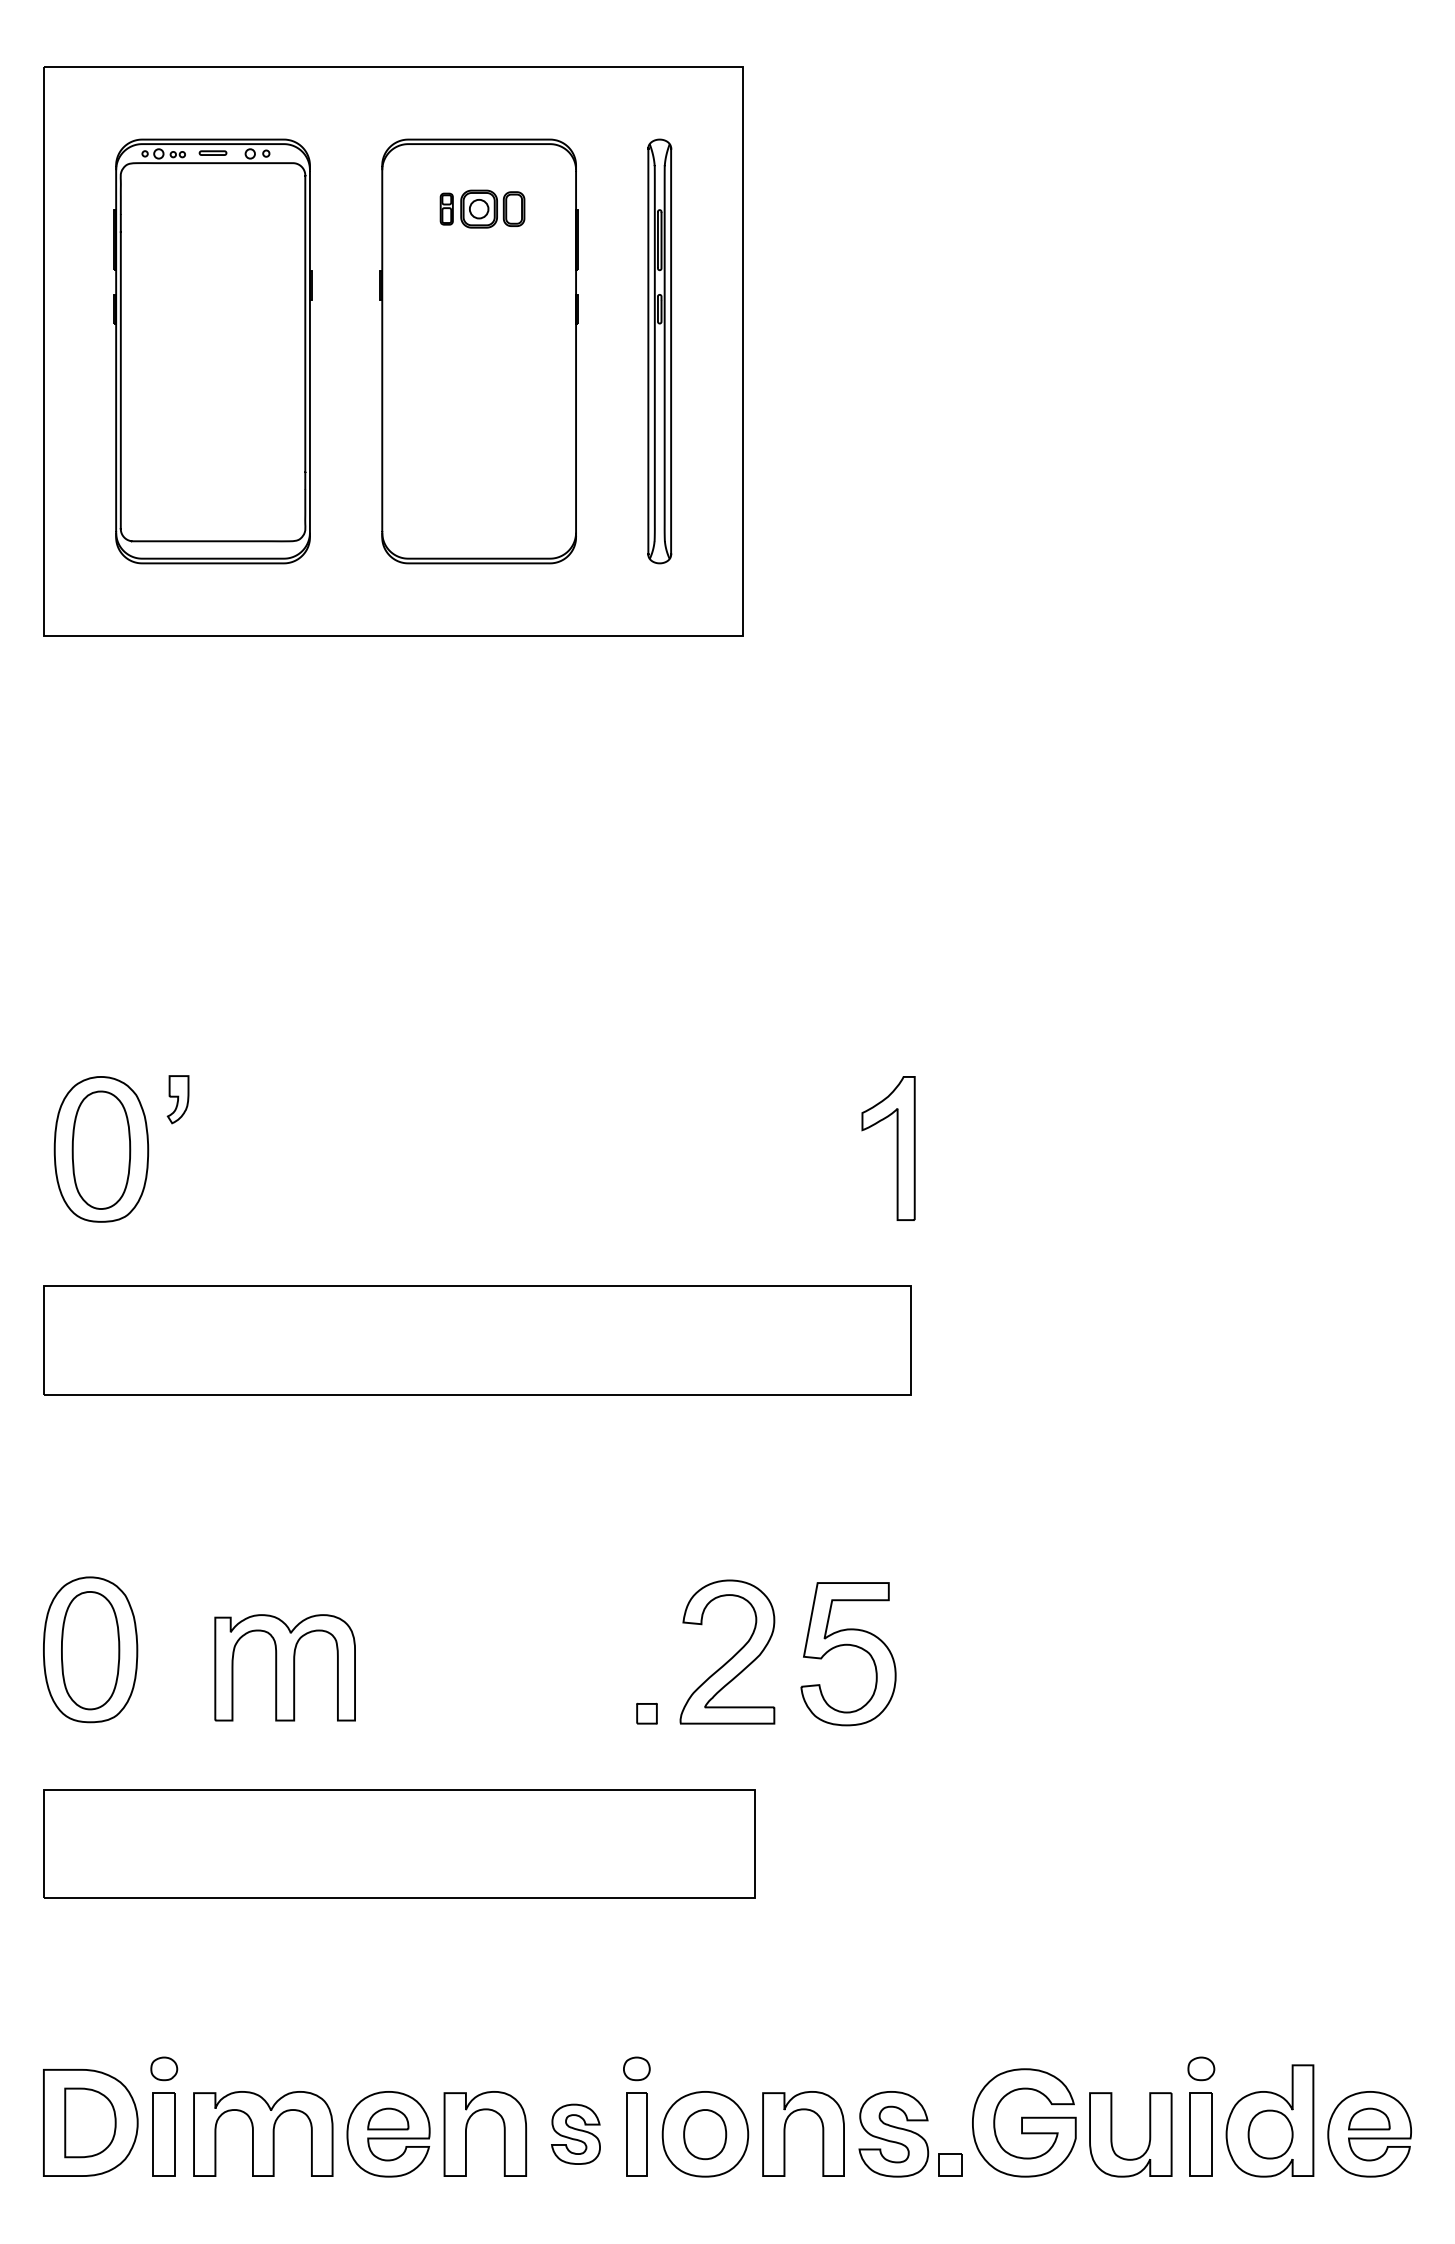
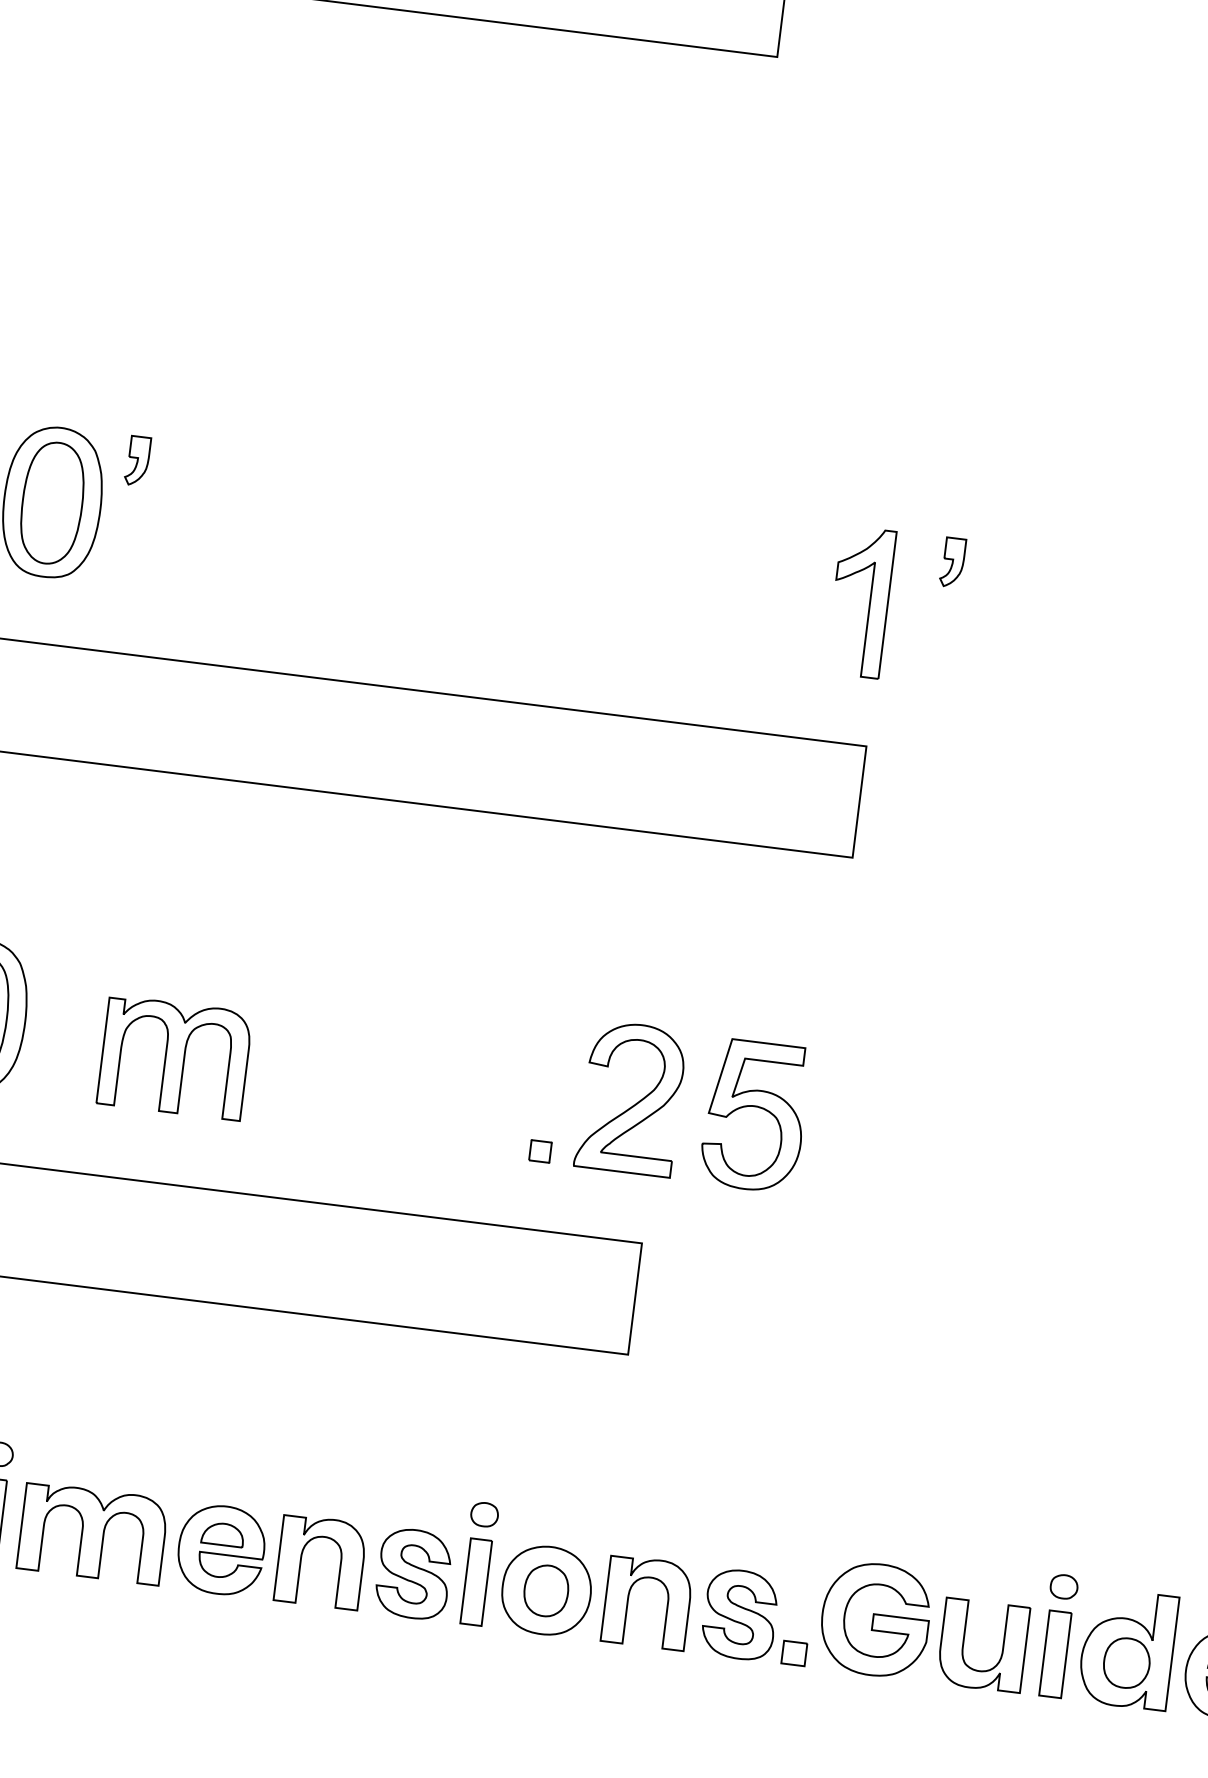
part: (971, 1099) -> (952, 562), added
part: (575, 2134) -> (413, 1574), size x1.43

